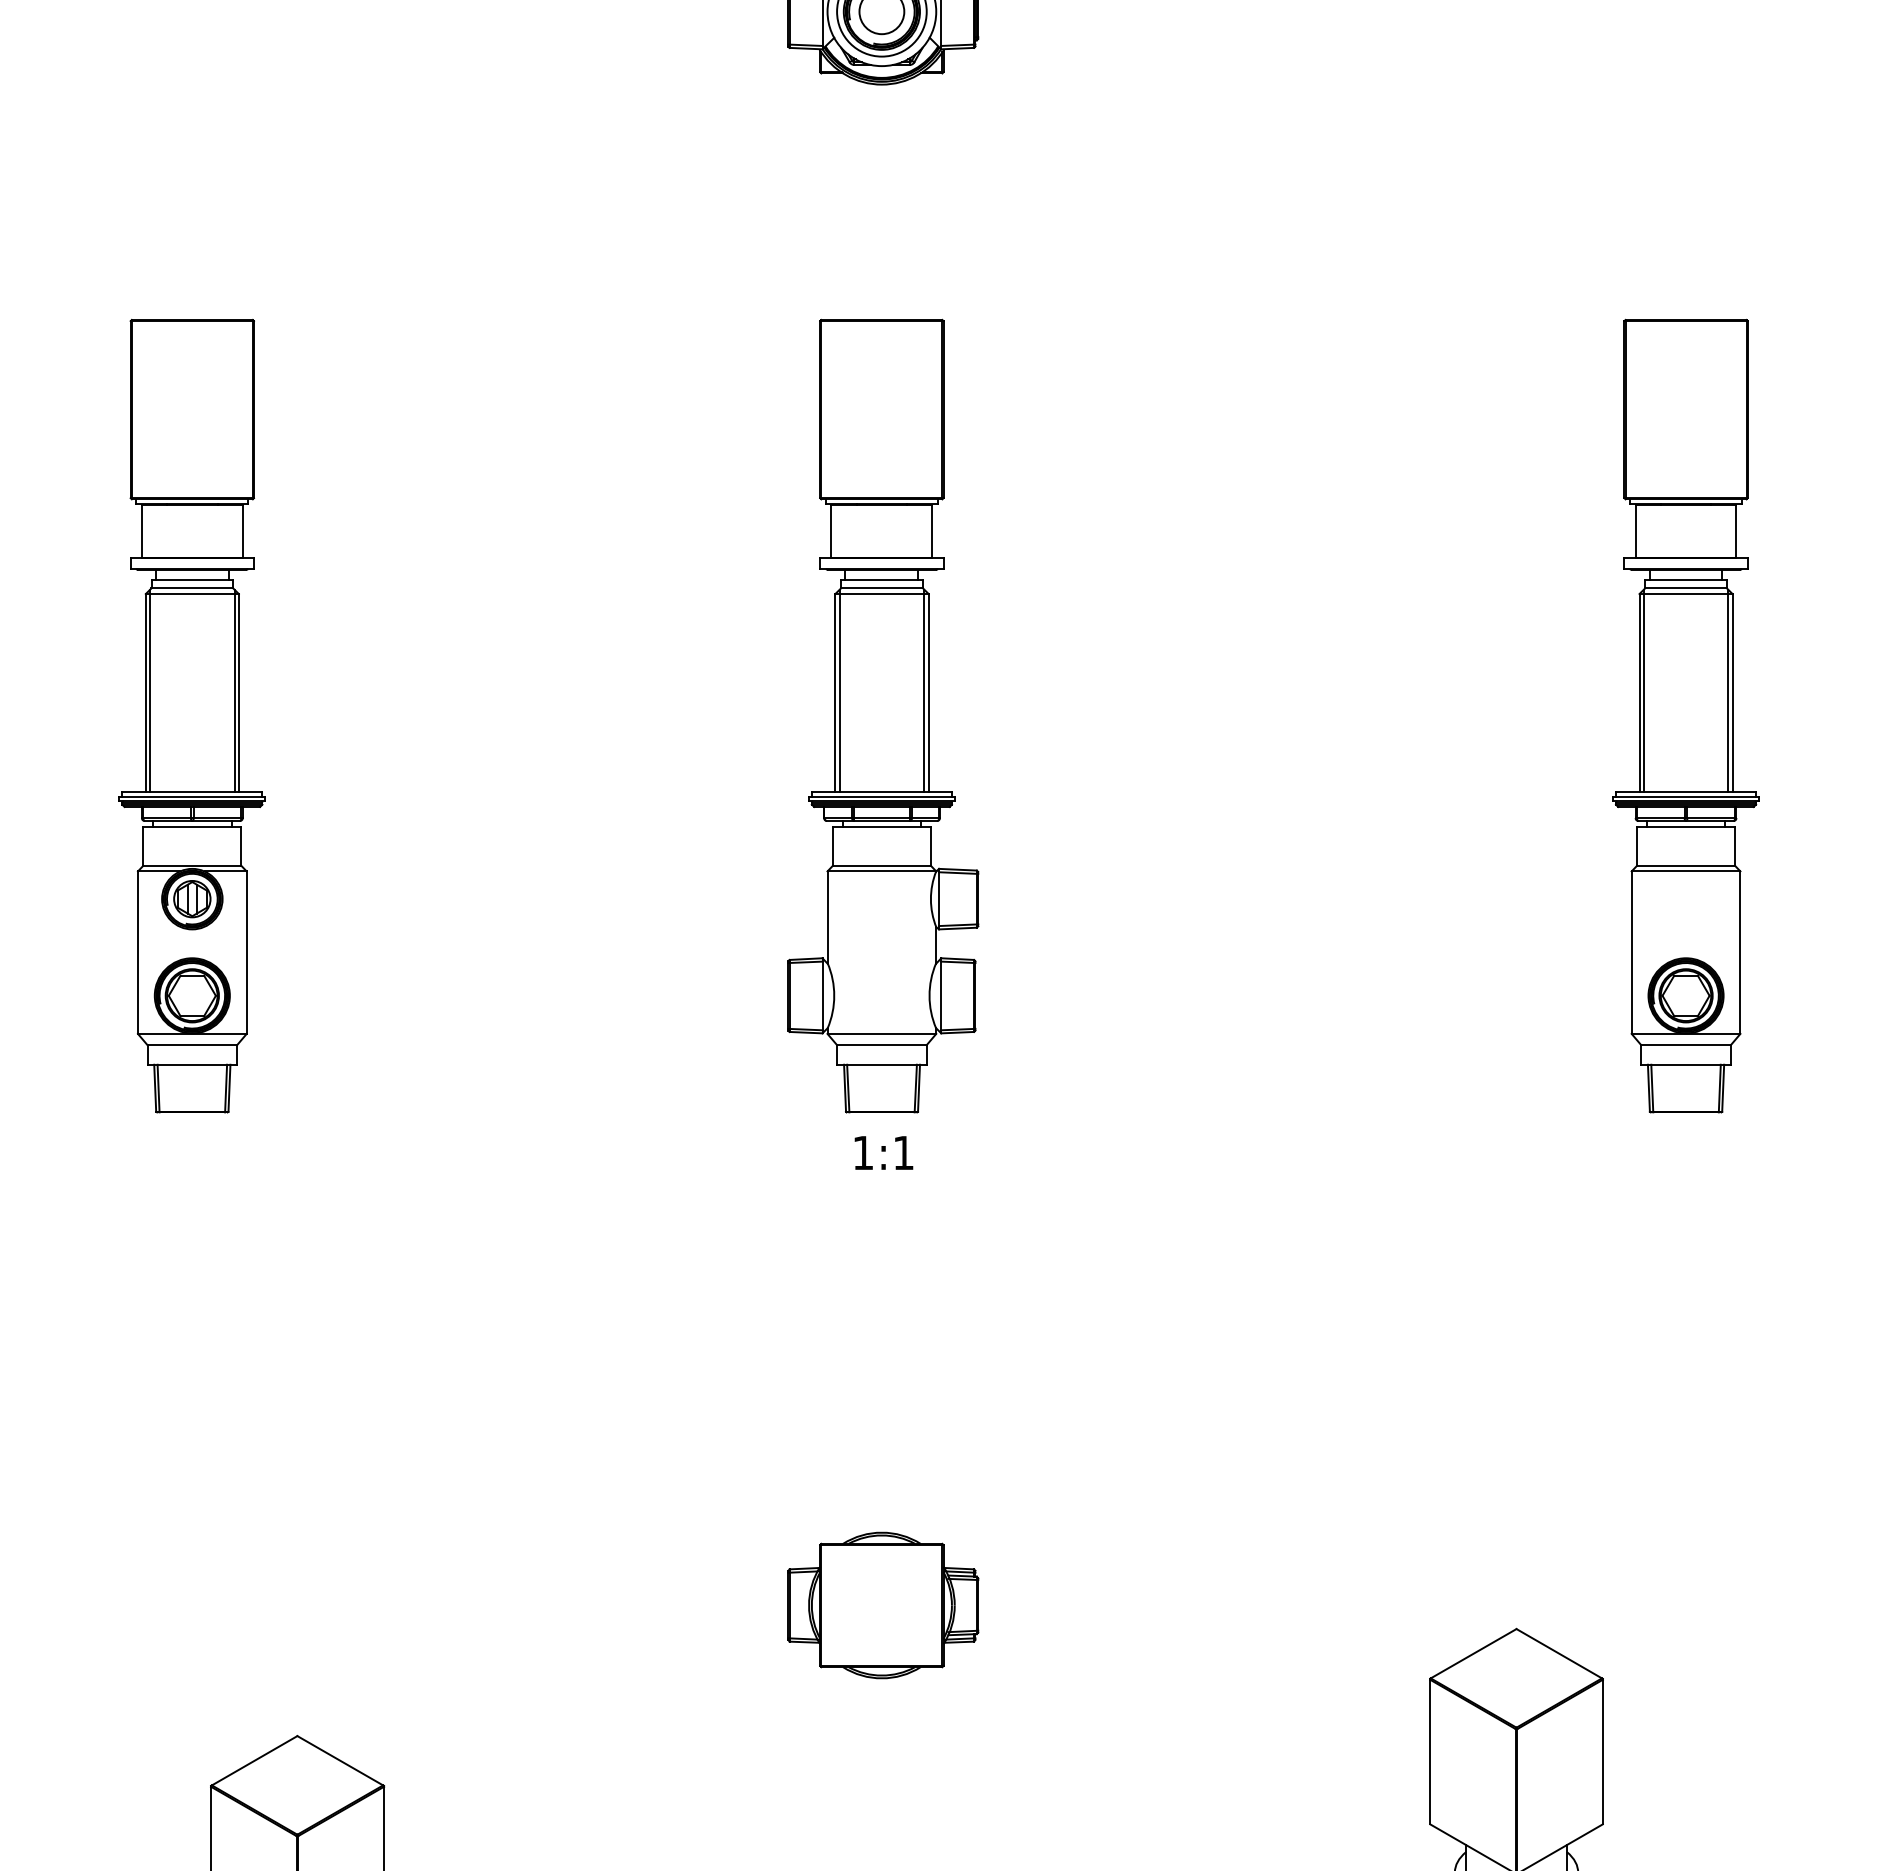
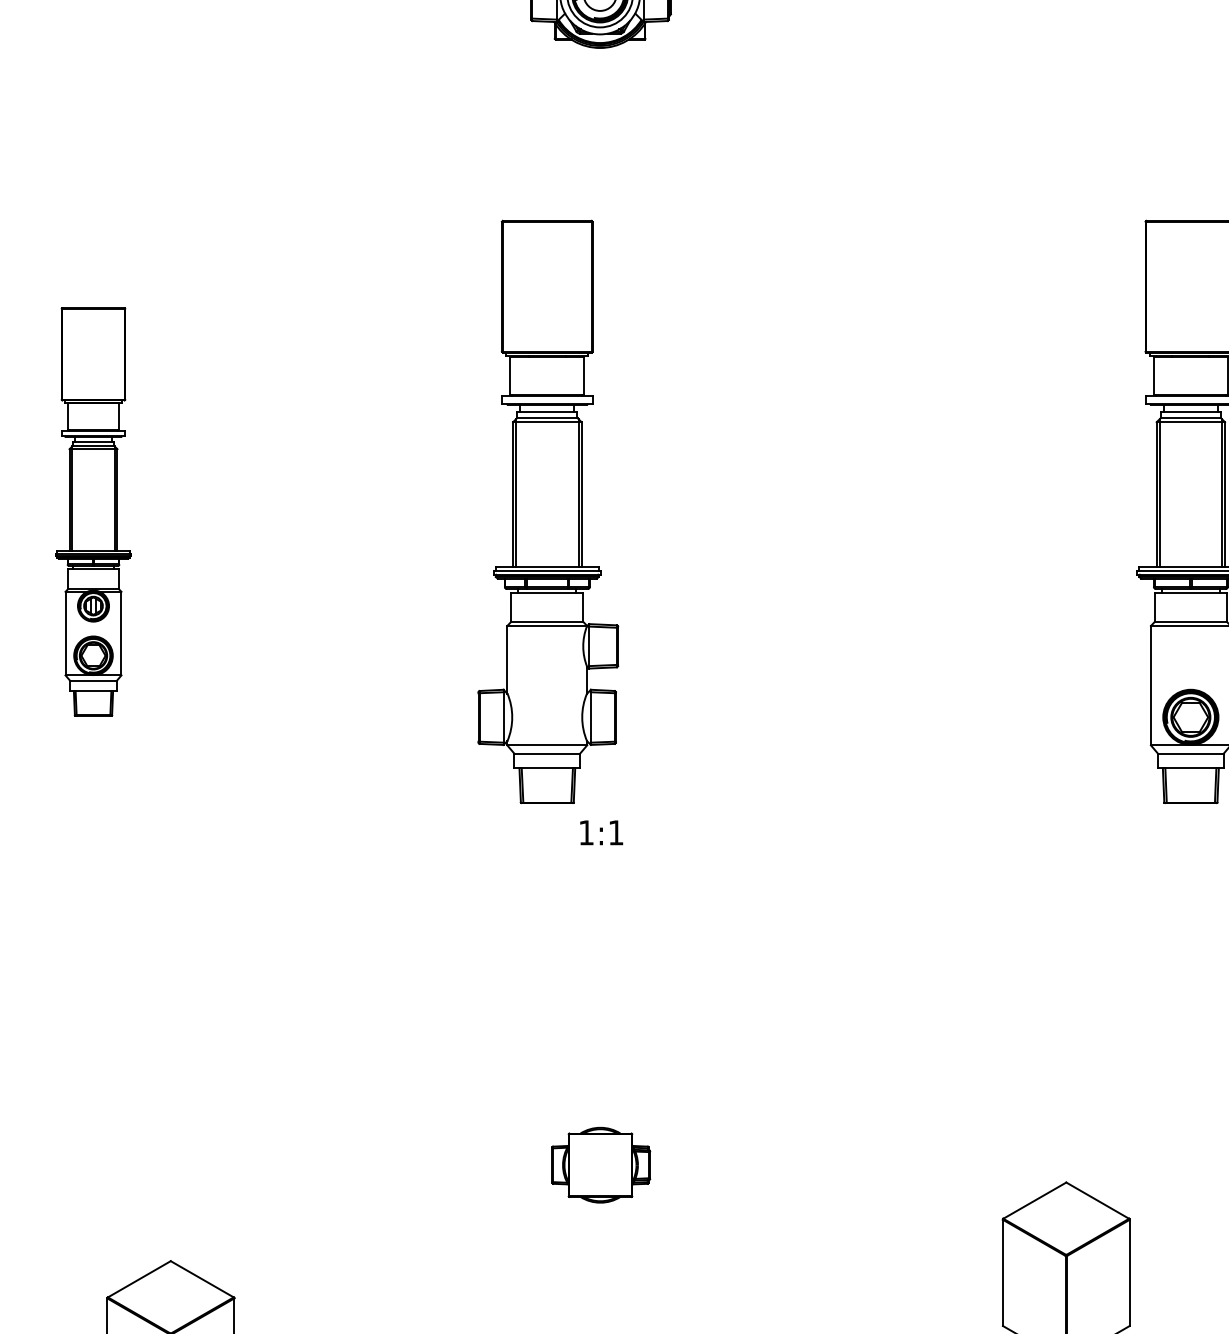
part: (883, 715) -> (548, 511), moved
part: (191, 716) -> (92, 512), size x0.7
part: (883, 1605) -> (601, 1165), size x0.7

